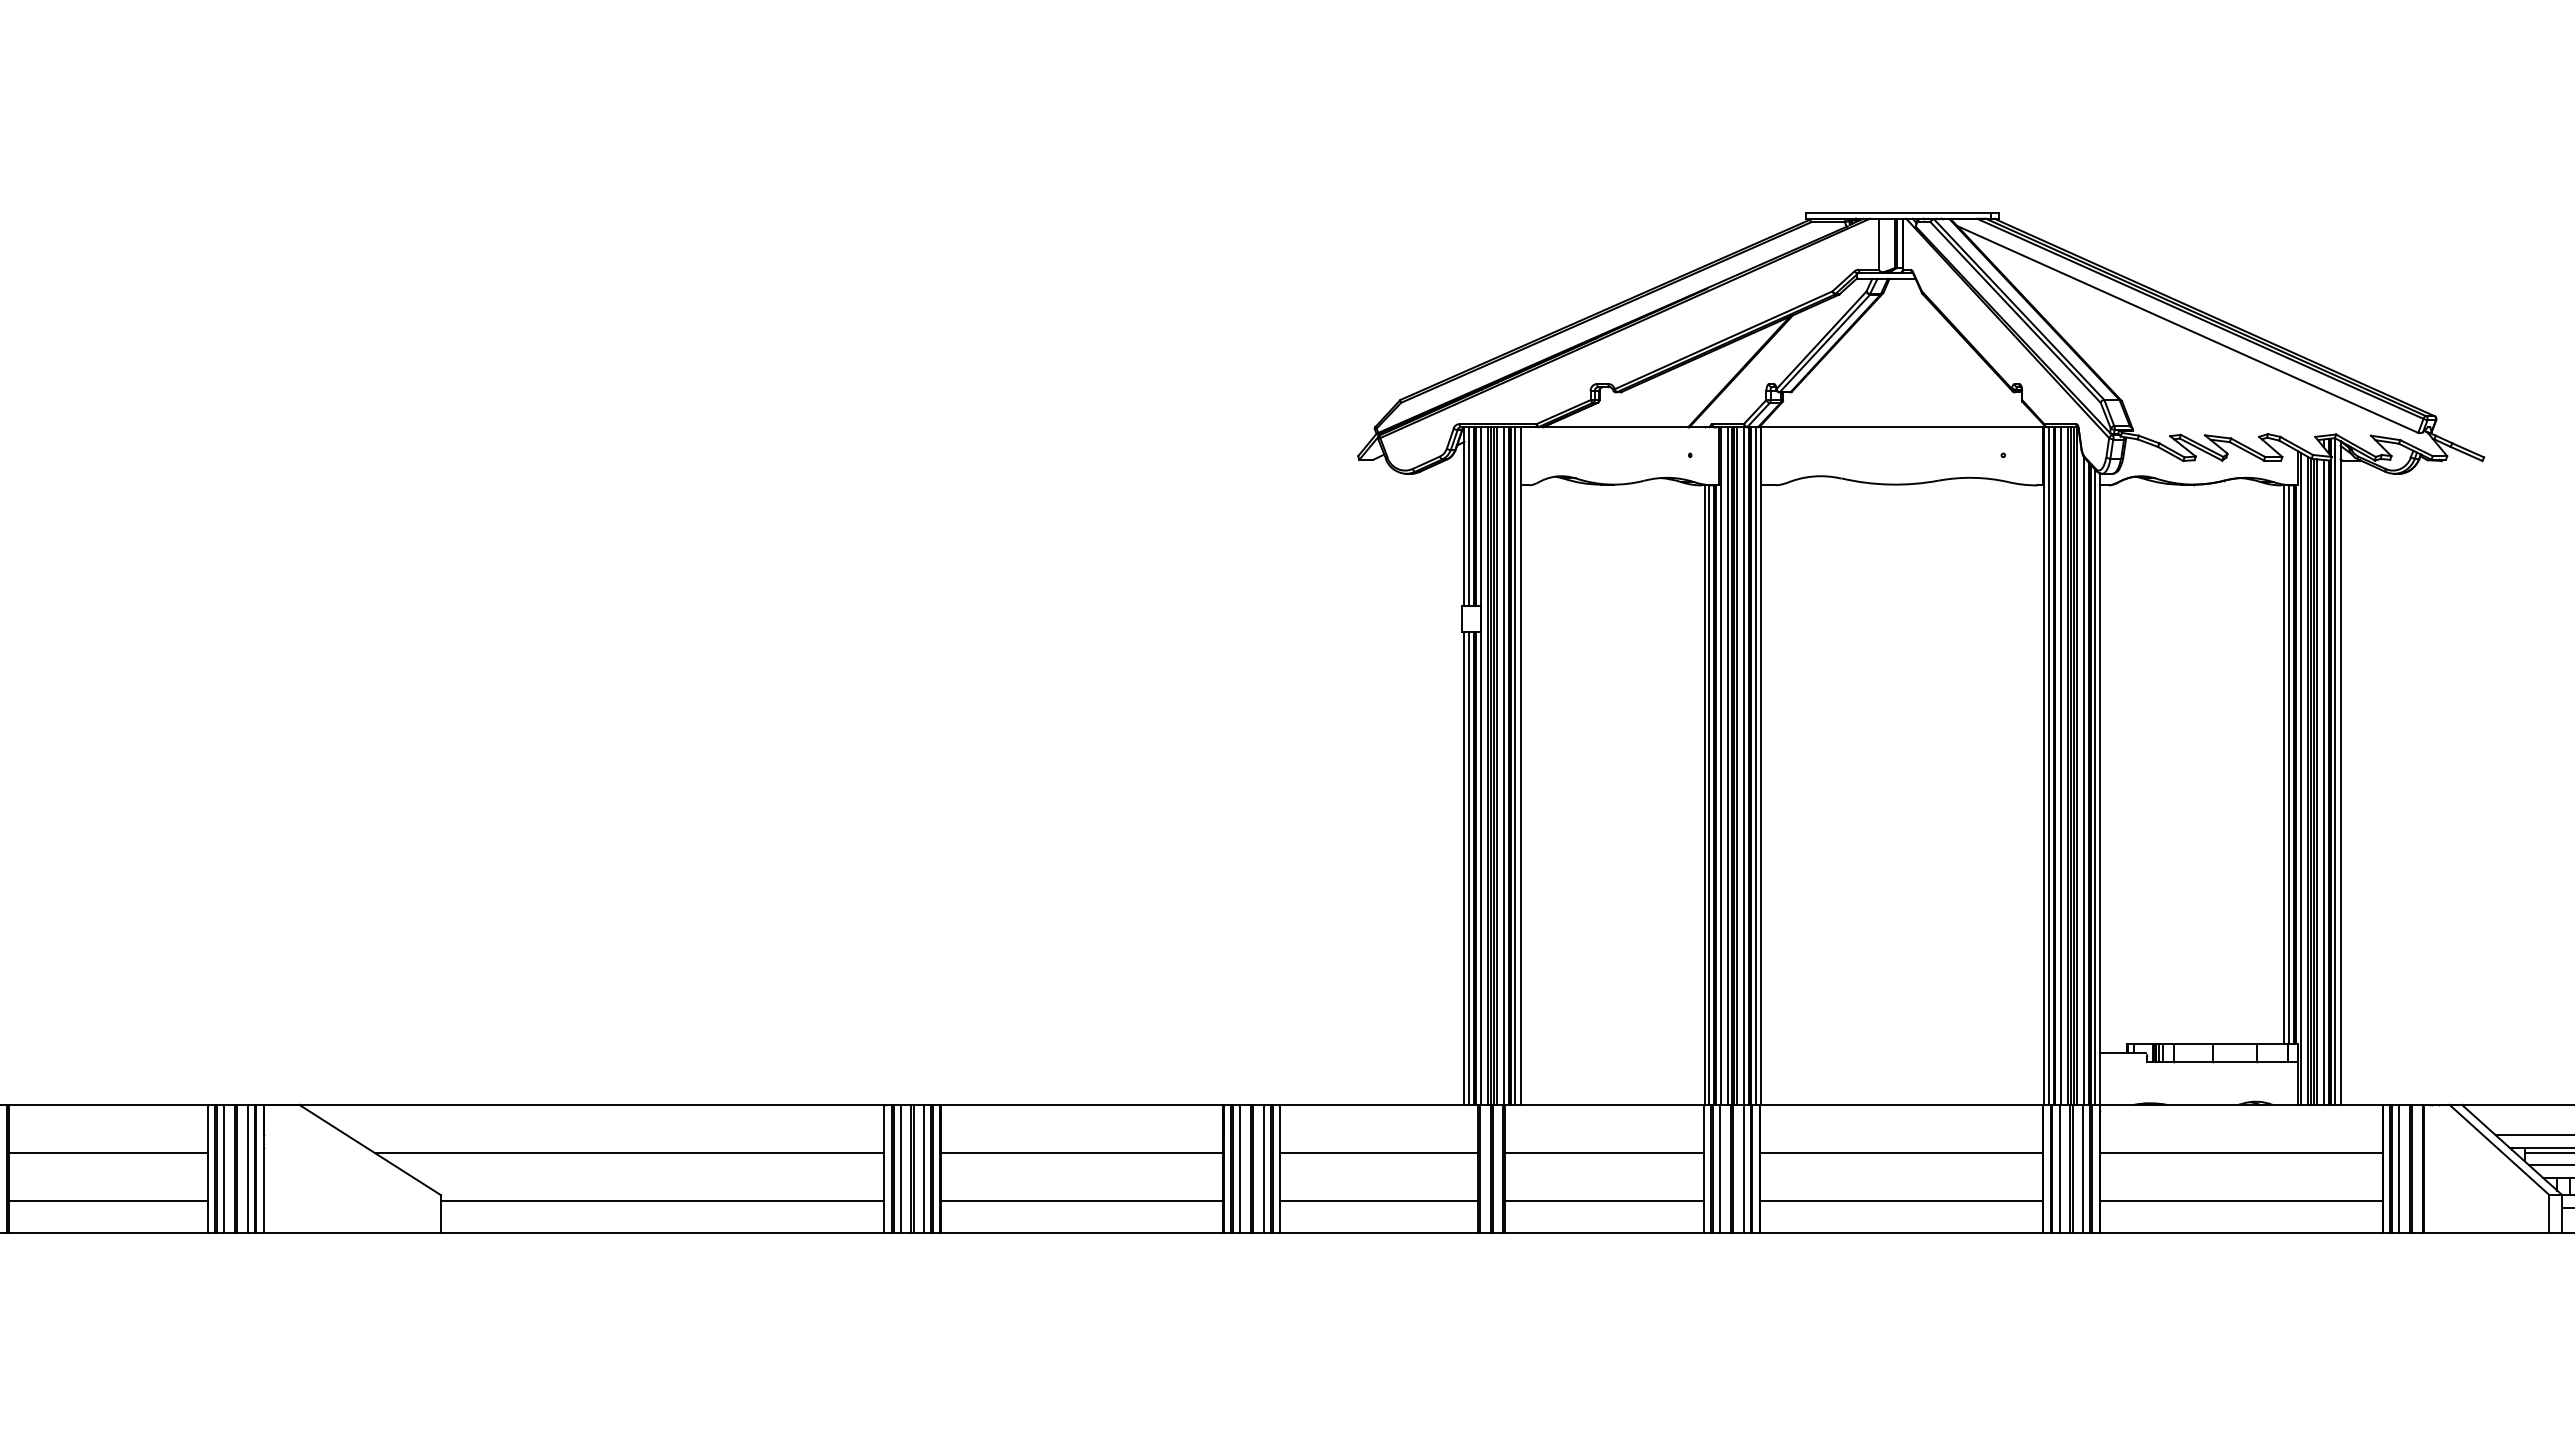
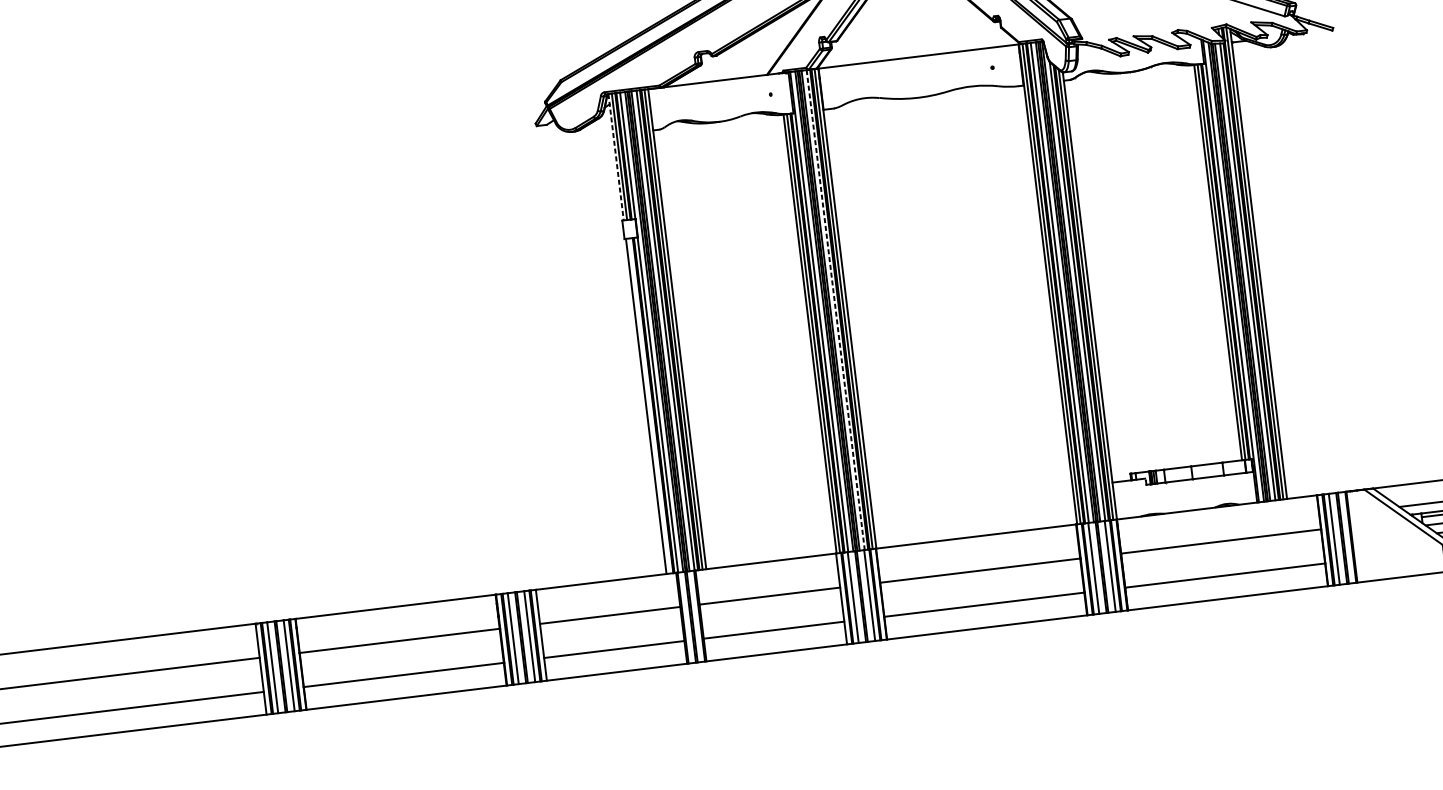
line: (1464, 517) -> (616, 157), solid -> dashed
line: (1744, 766) -> (835, 310), solid -> dashed
line: (1469, 867) -> (649, 405), removed

